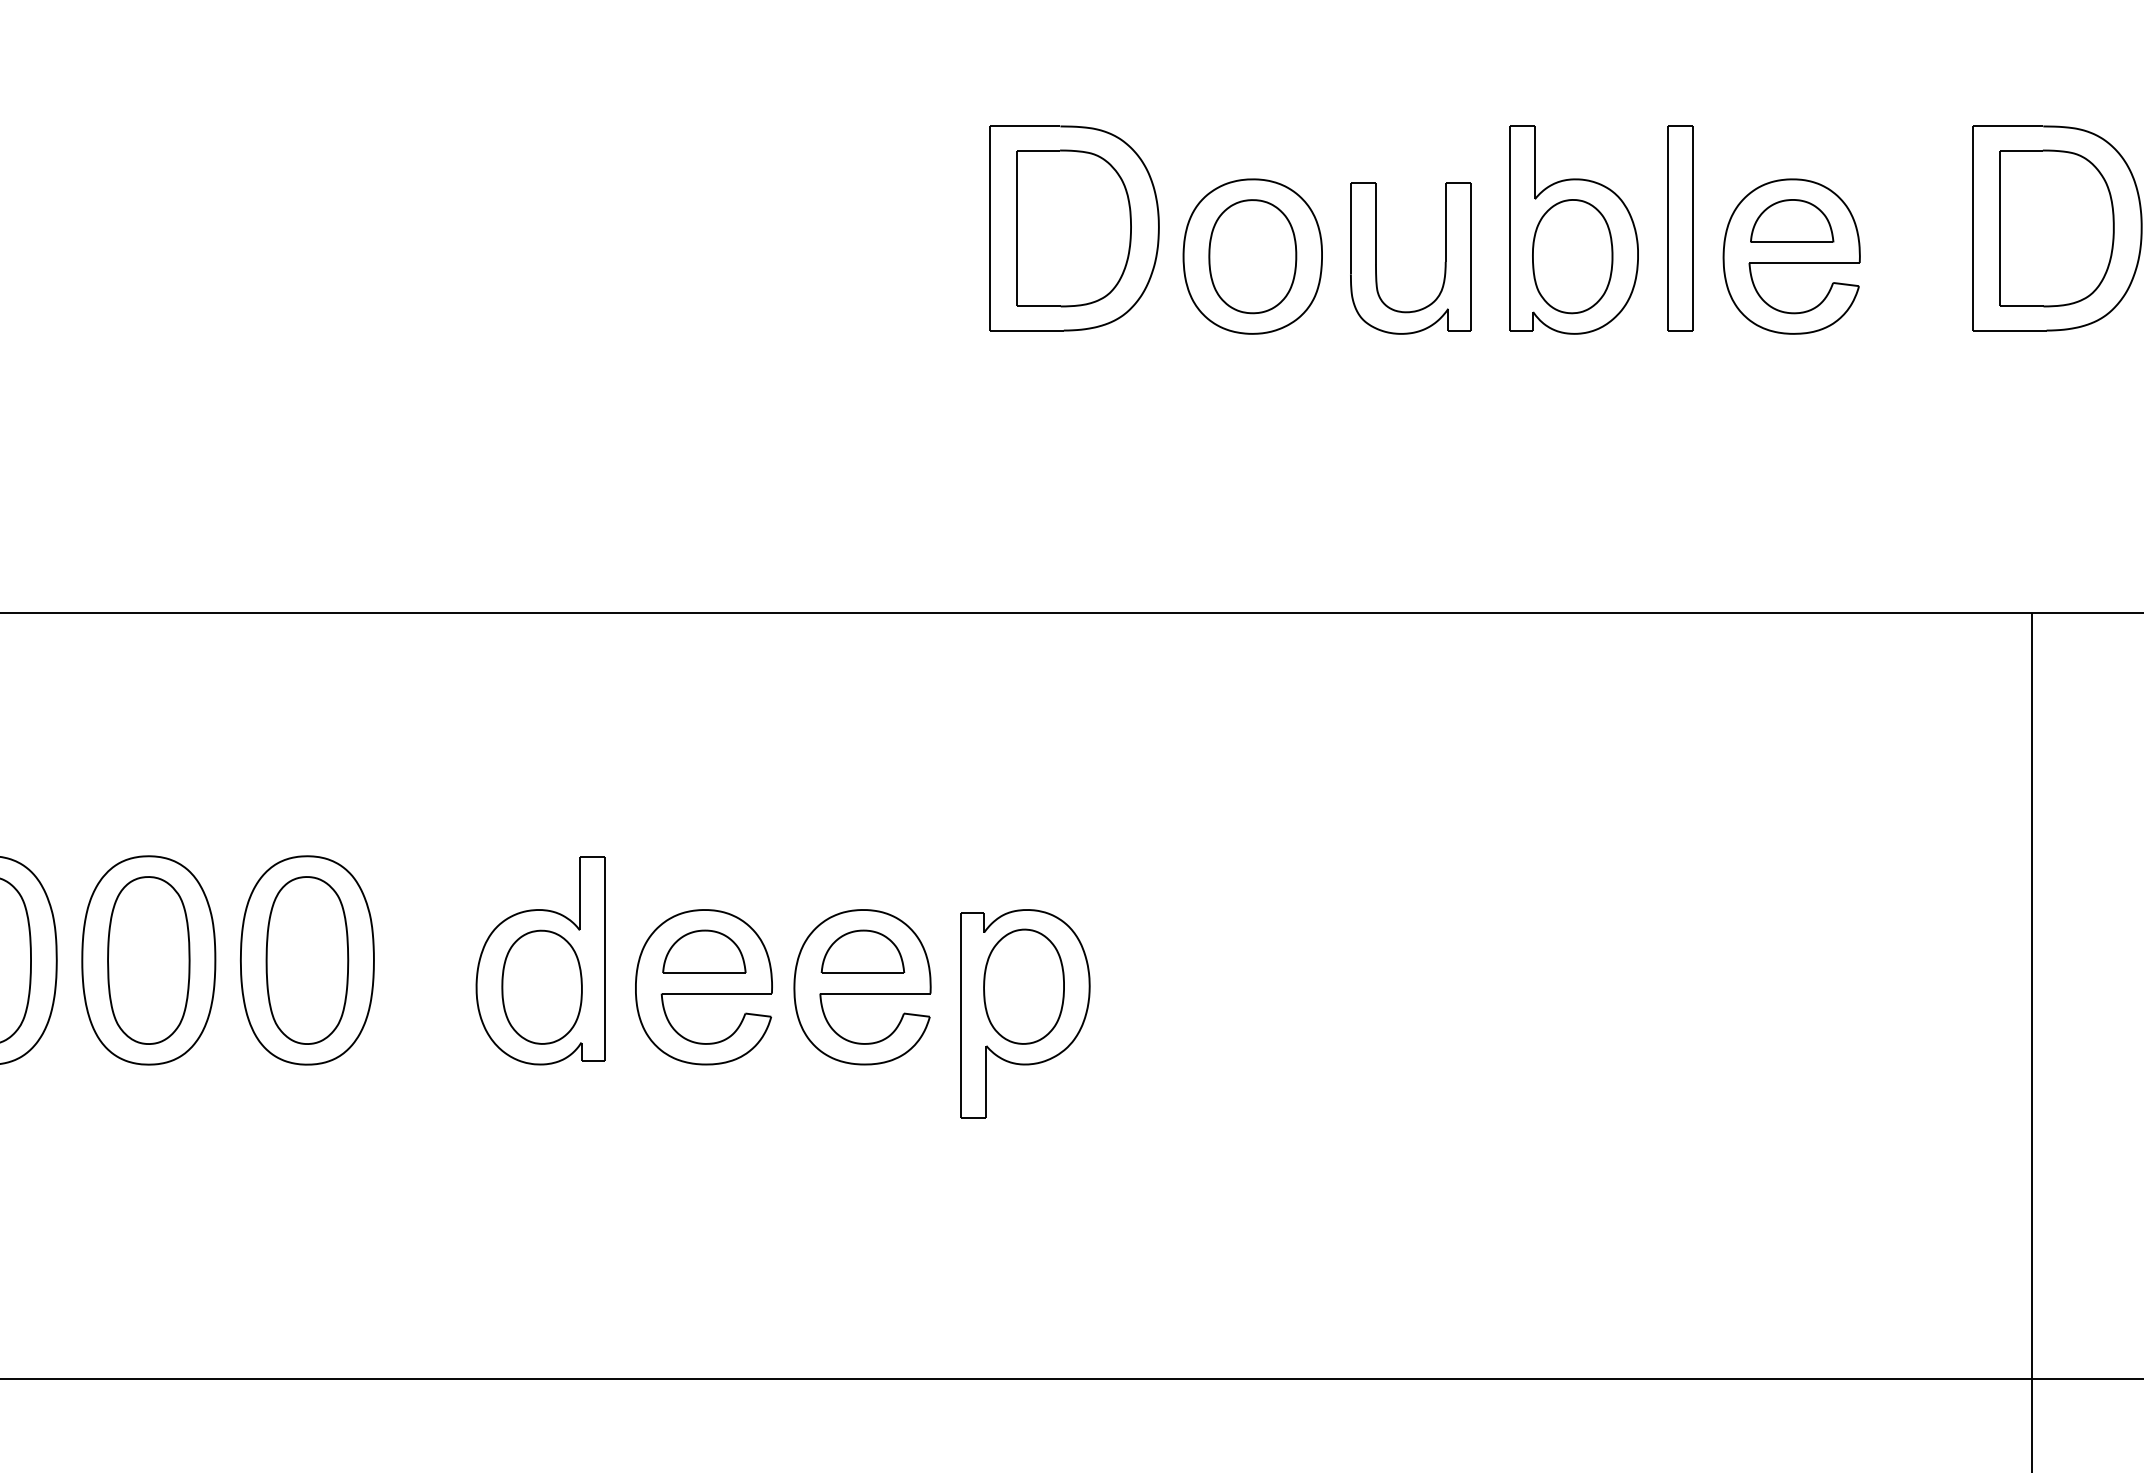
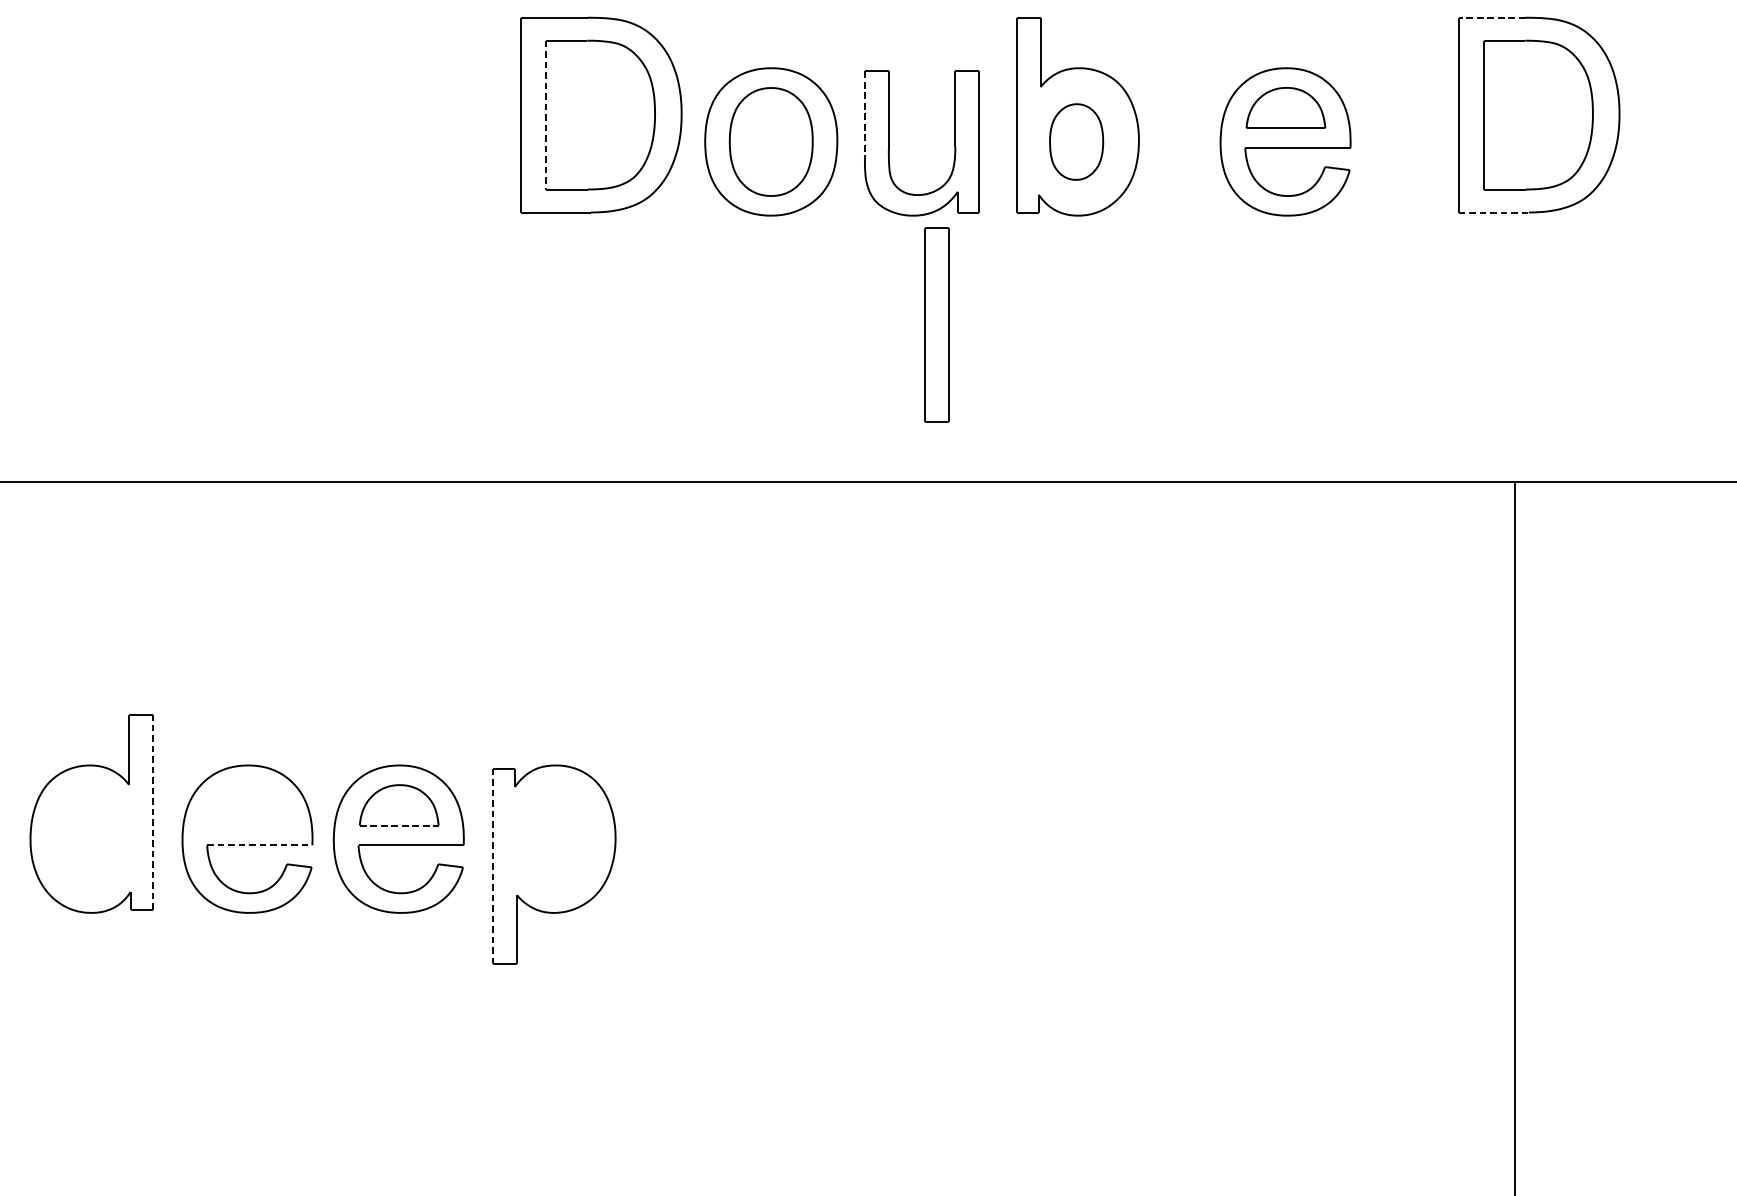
line: (2007, 126) -> (1491, 17), solid -> dashed
line: (1017, 228) -> (546, 115), solid -> dashed
line: (1350, 228) -> (864, 115), solid -> dashed
part: (1680, 228) -> (937, 325), moved
part: (1572, 256) -> (1076, 141), size x0.7
line: (2009, 330) -> (1493, 212), solid -> dashed
part: (704, 951) -> (248, 805), removed
line: (604, 958) -> (152, 811), solid -> dashed
line: (863, 973) -> (399, 826), solid -> dashed
part: (541, 986) -> (92, 838), removed
part: (1023, 986) -> (552, 838), removed
line: (717, 993) -> (260, 845), solid -> dashed
line: (961, 1016) -> (493, 867), solid -> dashed

